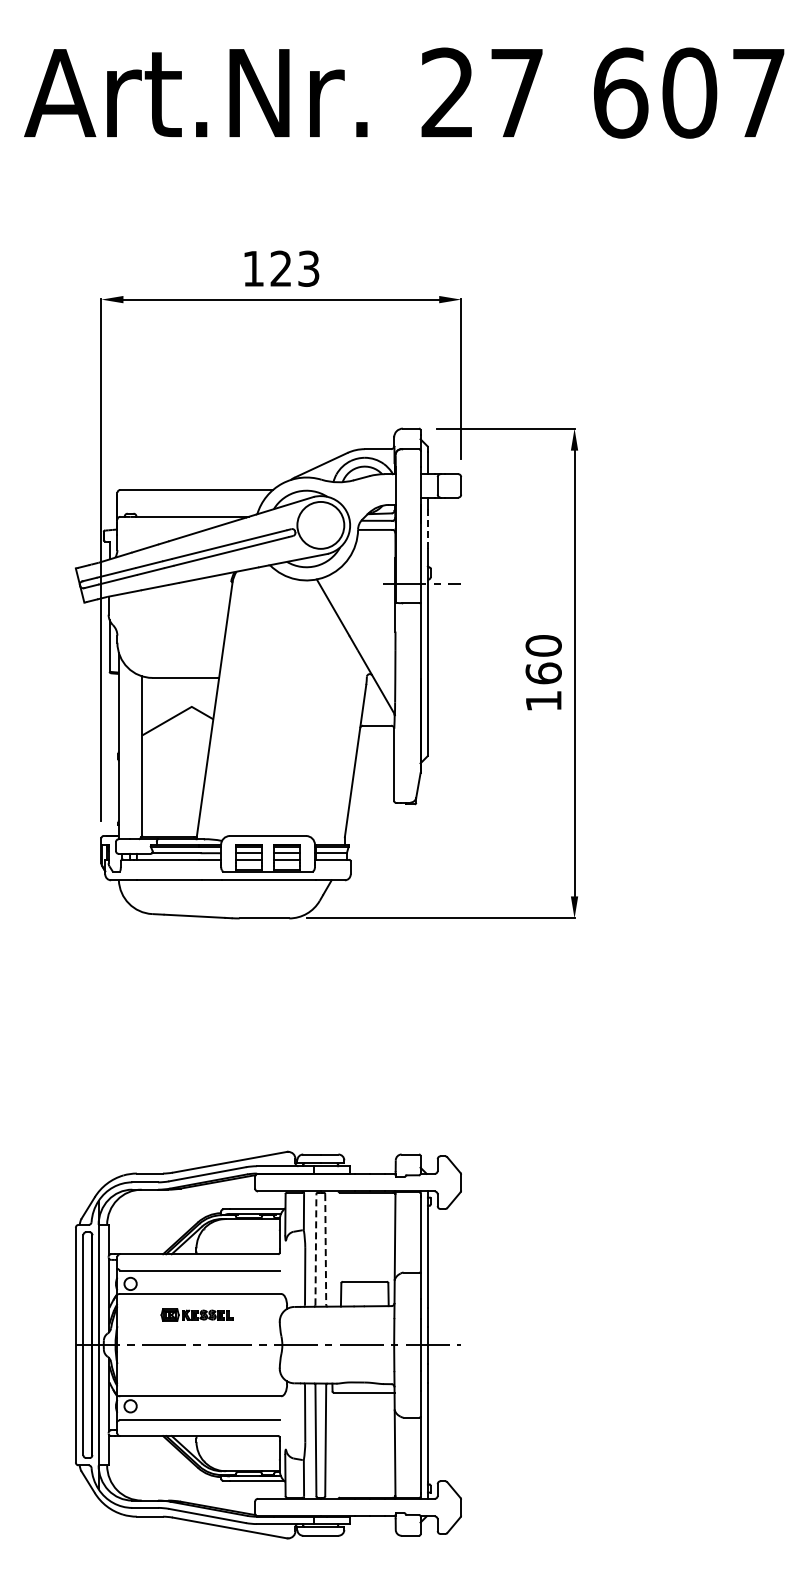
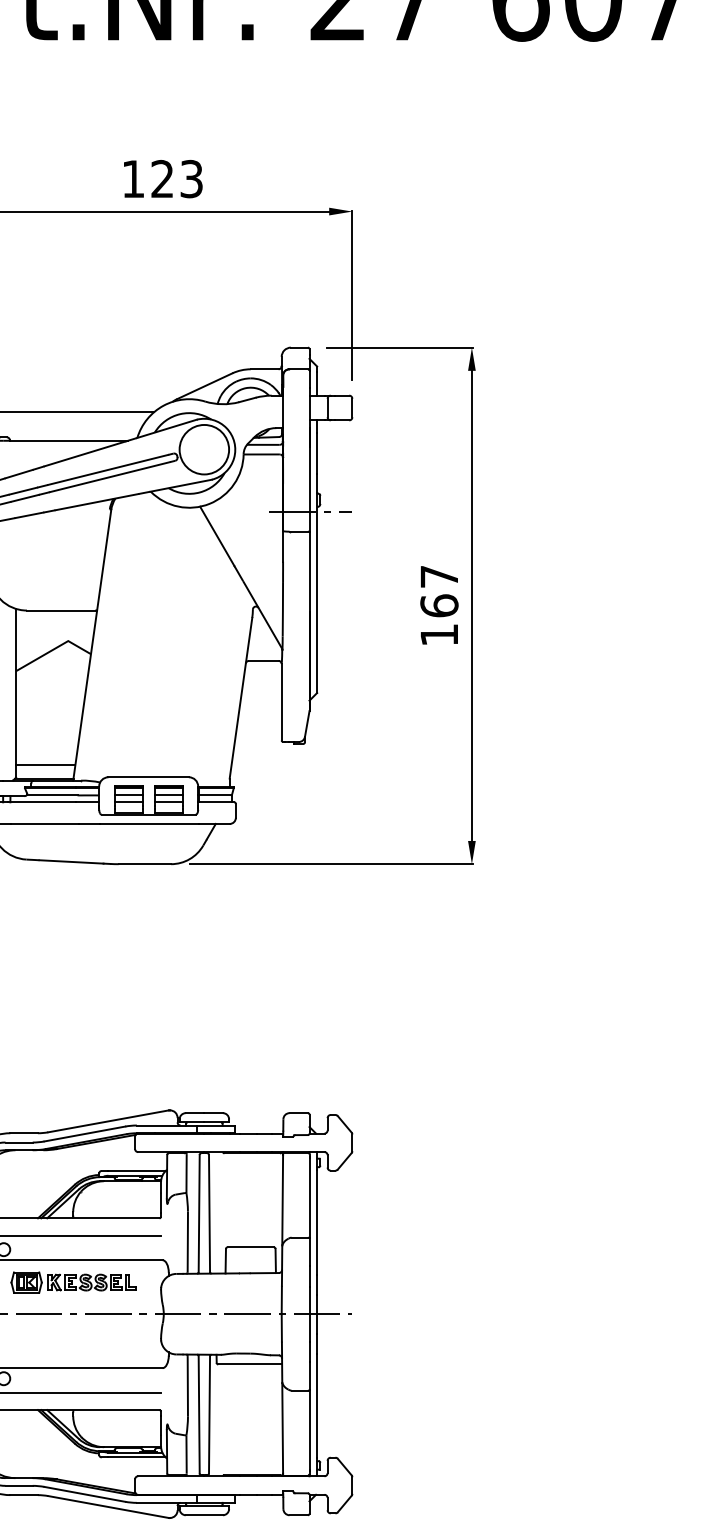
line: (427, 529) -> (316, 454), dashed -> solid
text: (543, 645) -> (439, 576), 160 -> 167
line: (170, 824) -> (45, 765), added
line: (315, 1249) -> (198, 1213), dashed -> solid
line: (325, 1249) -> (209, 1213), dashed -> solid
part: (196, 1314) -> (73, 1281), size x1.67

